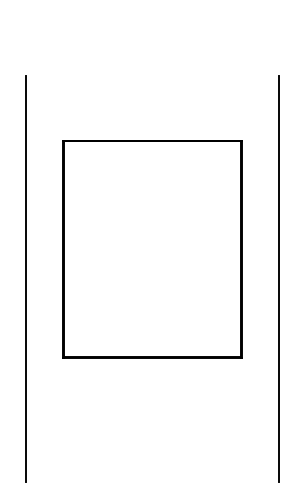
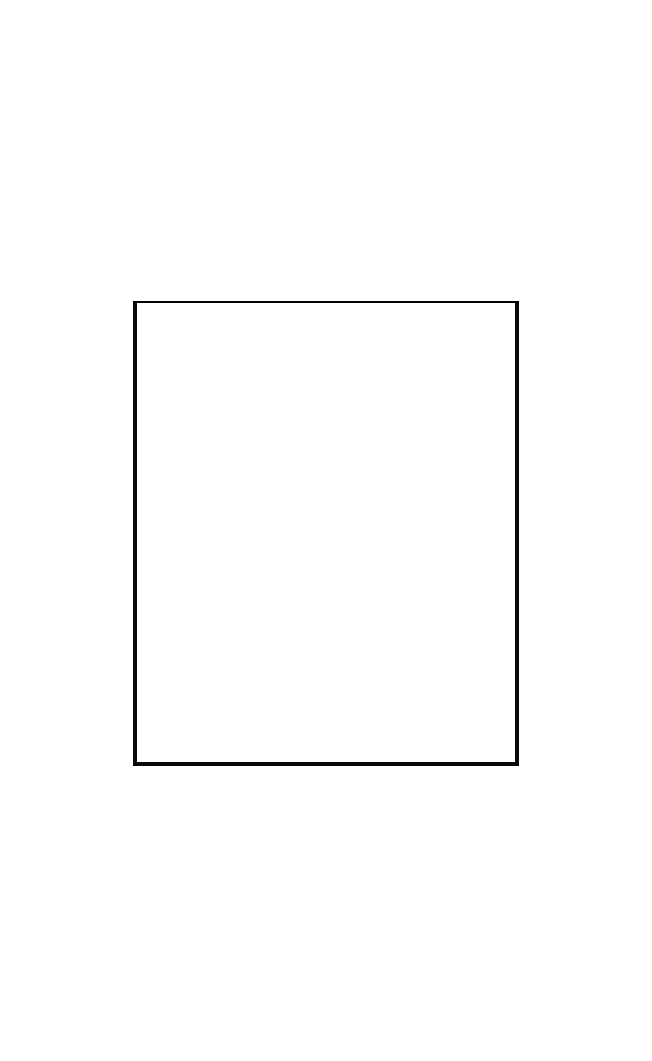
line: (26, 278) -> (56, 595), removed
line: (278, 278) -> (595, 595), removed

